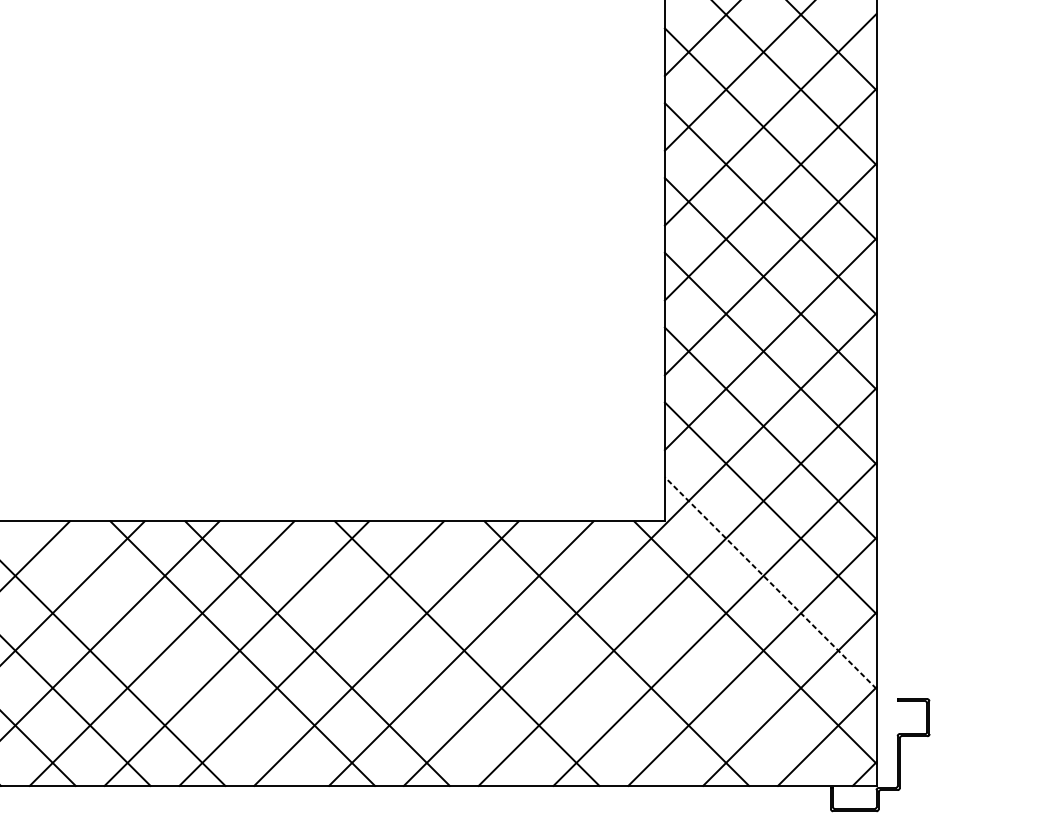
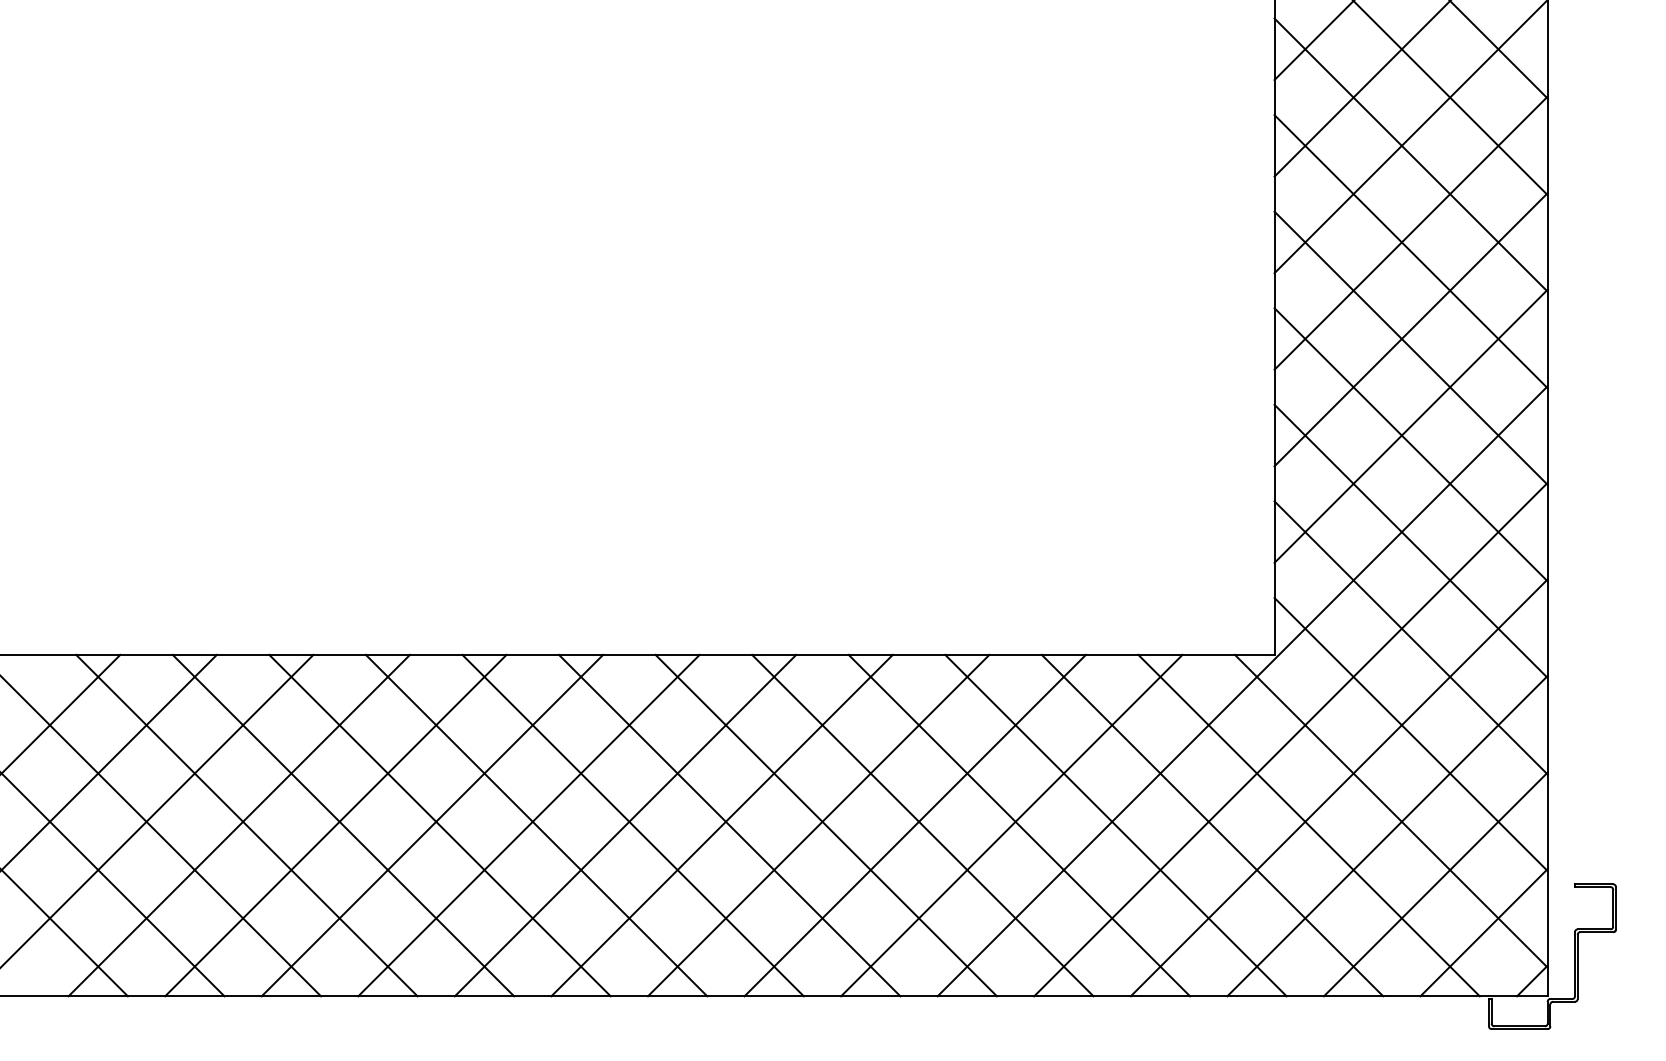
line: (770, 583) -> (1410, 734), dashed -> solid
line: (167, 653) -> (632, 825), added
line: (392, 653) -> (922, 825), added
line: (541, 653) -> (1115, 825), added
line: (691, 653) -> (1308, 825), added

